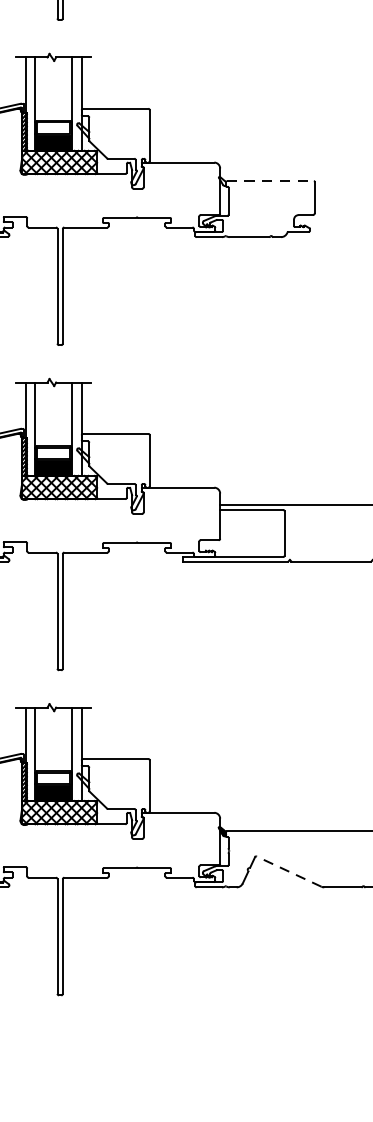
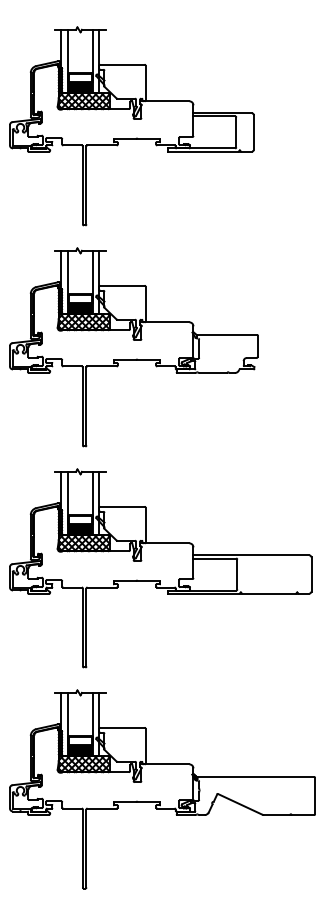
line: (270, 180) -> (227, 334), dashed -> solid
line: (287, 871) -> (239, 804), dashed -> solid

